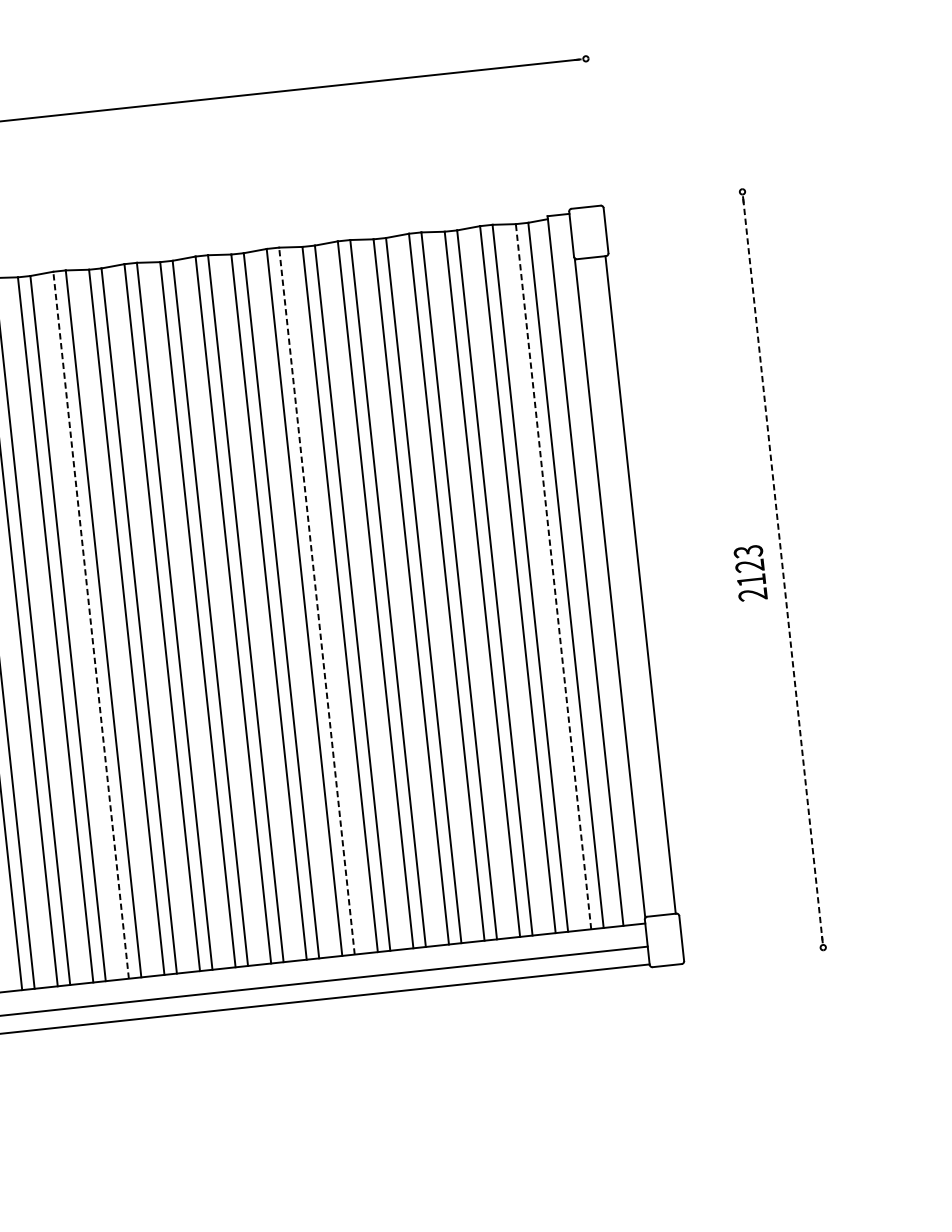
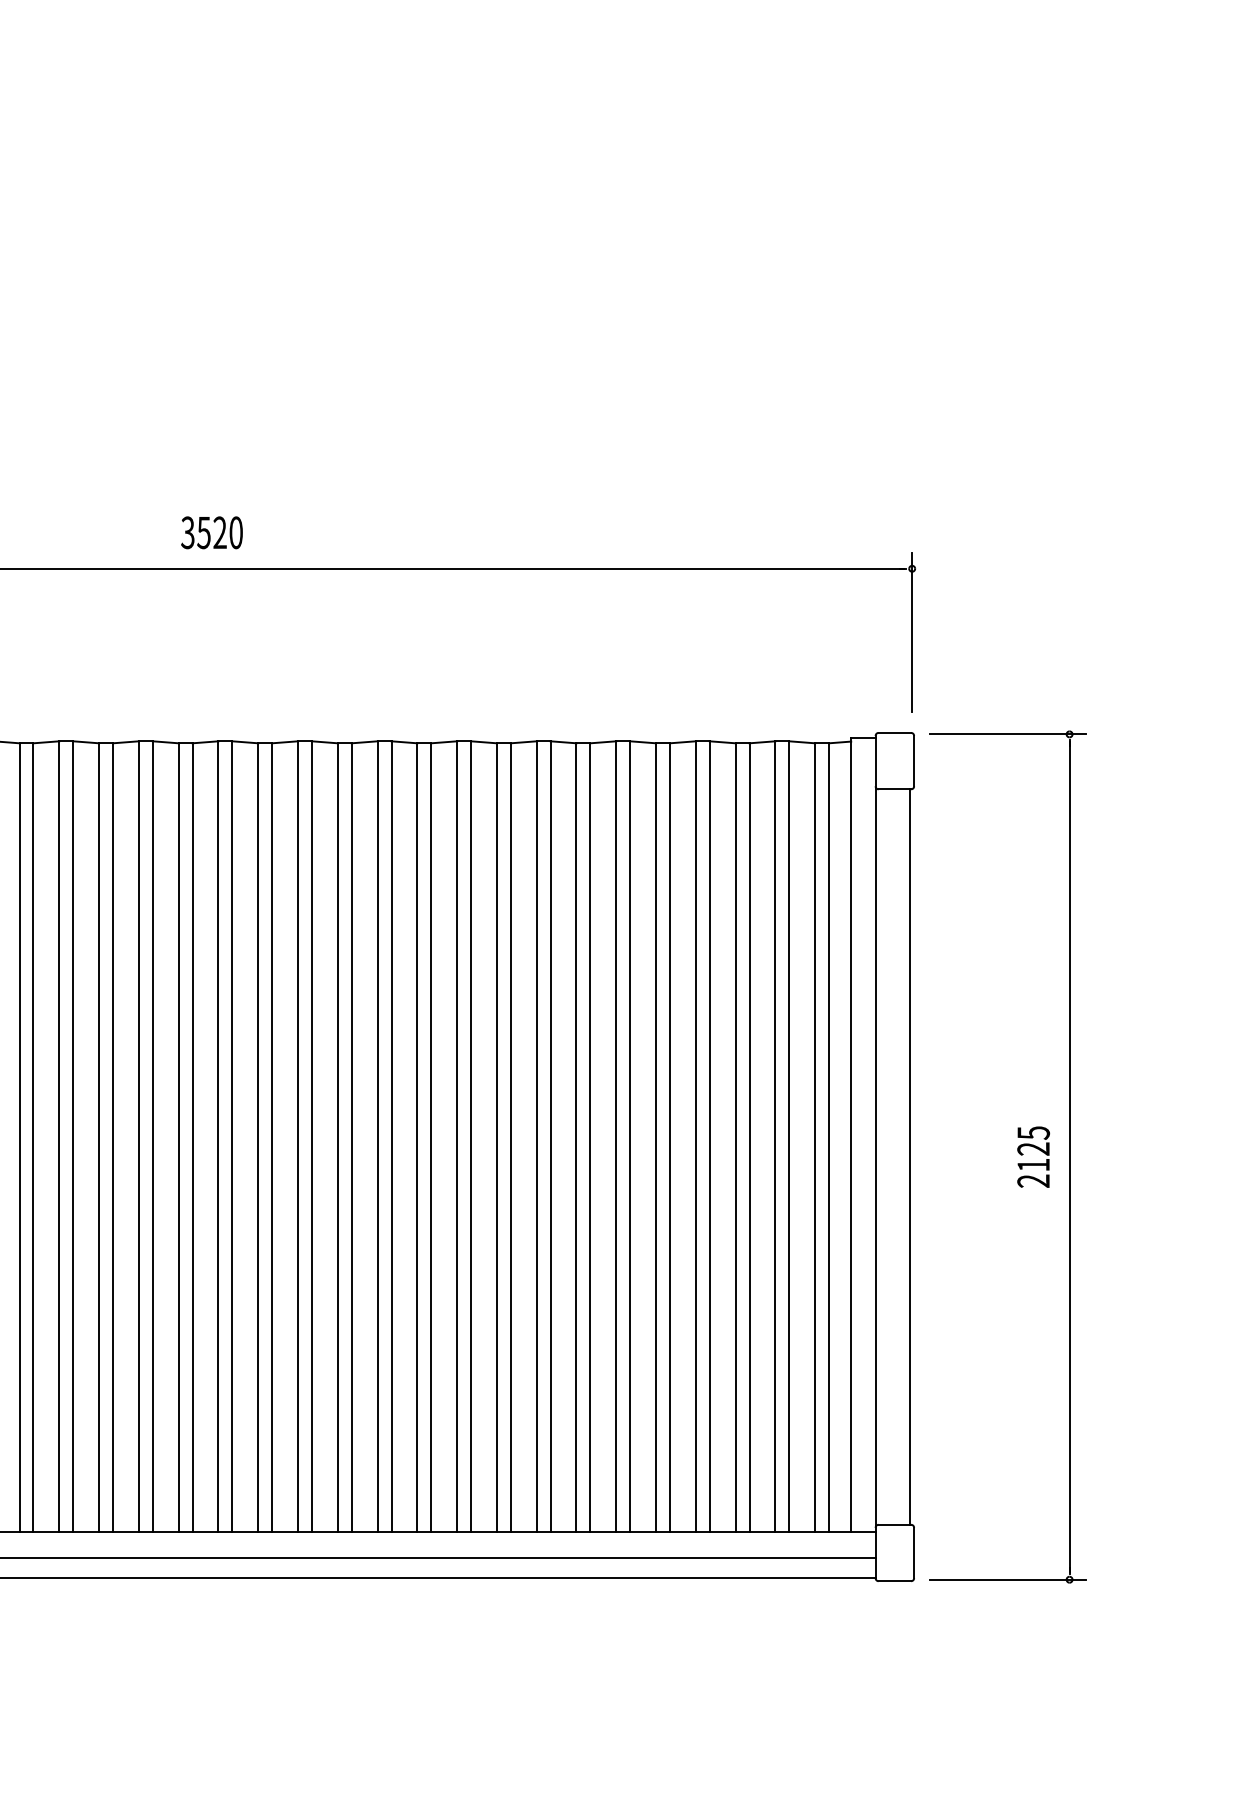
line: (592, 115) -> (912, 632), added
line: (686, 197) -> (1007, 734), added
text: (748, 551) -> (1033, 1132), 2123 -> 2125
line: (782, 570) -> (1069, 1157), dashed -> solid
line: (553, 576) -> (815, 1137), dashed -> solid
line: (316, 600) -> (550, 1136), dashed -> solid
line: (91, 625) -> (298, 1136), dashed -> solid
line: (767, 953) -> (1007, 1579), added

